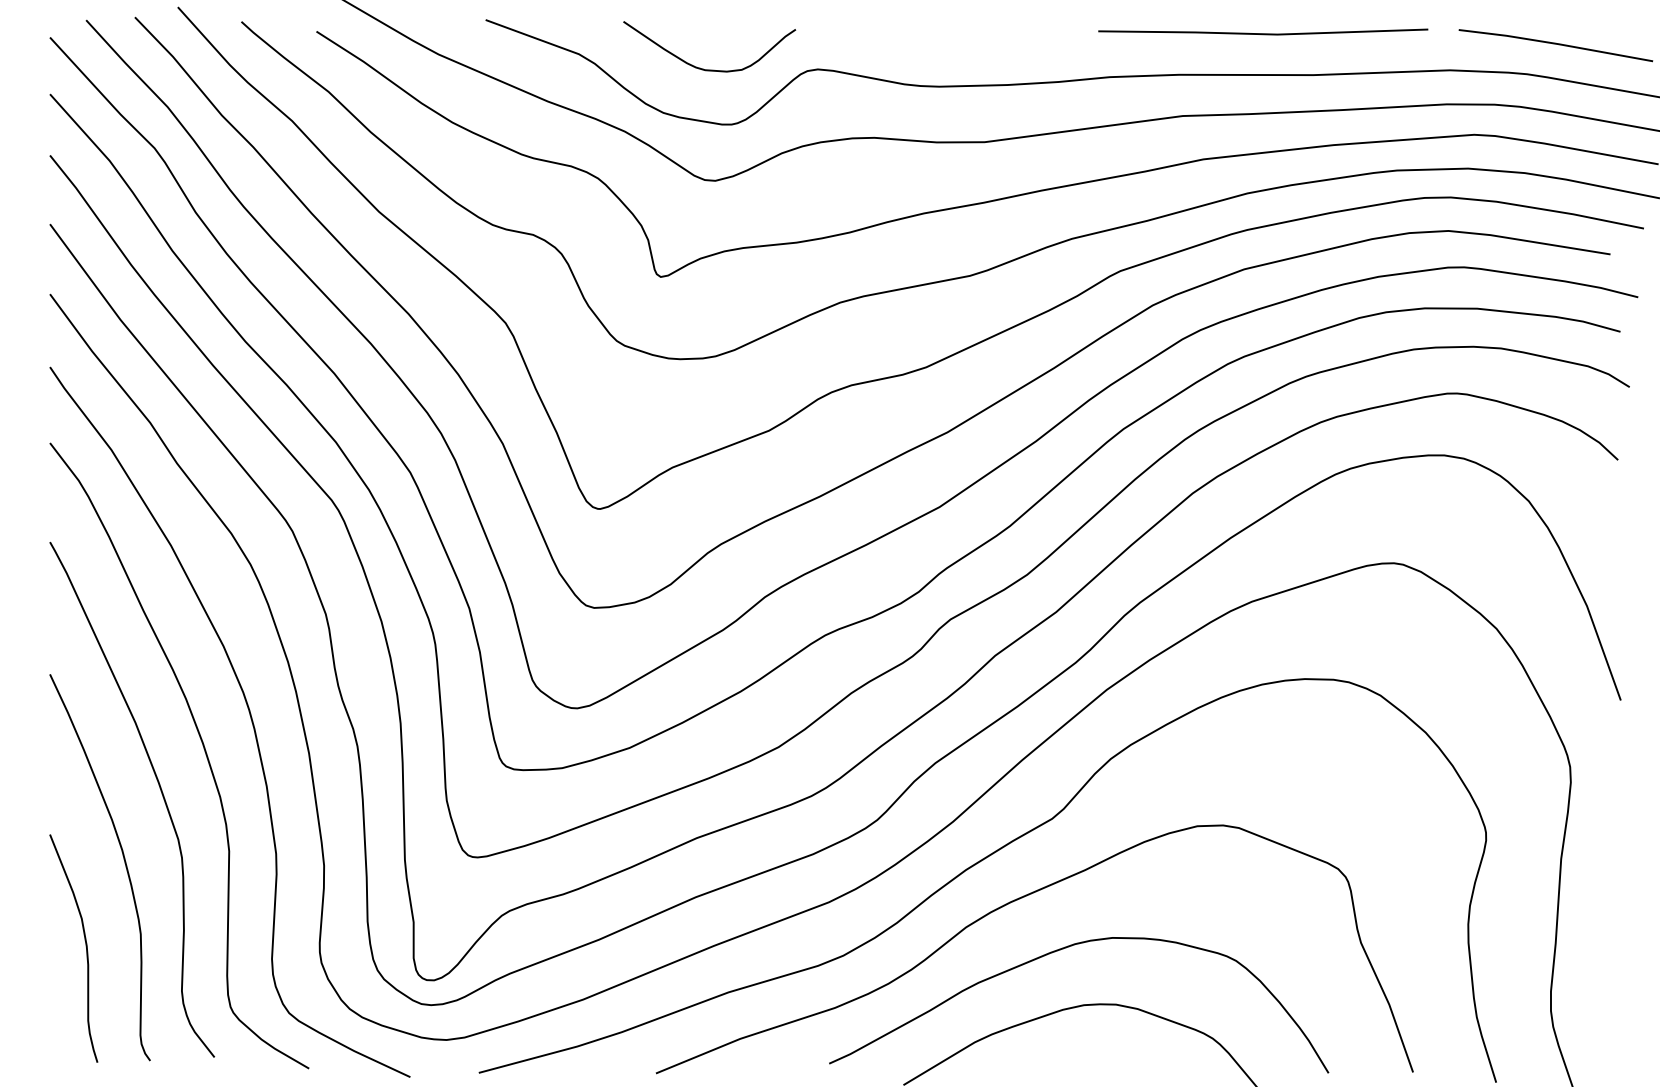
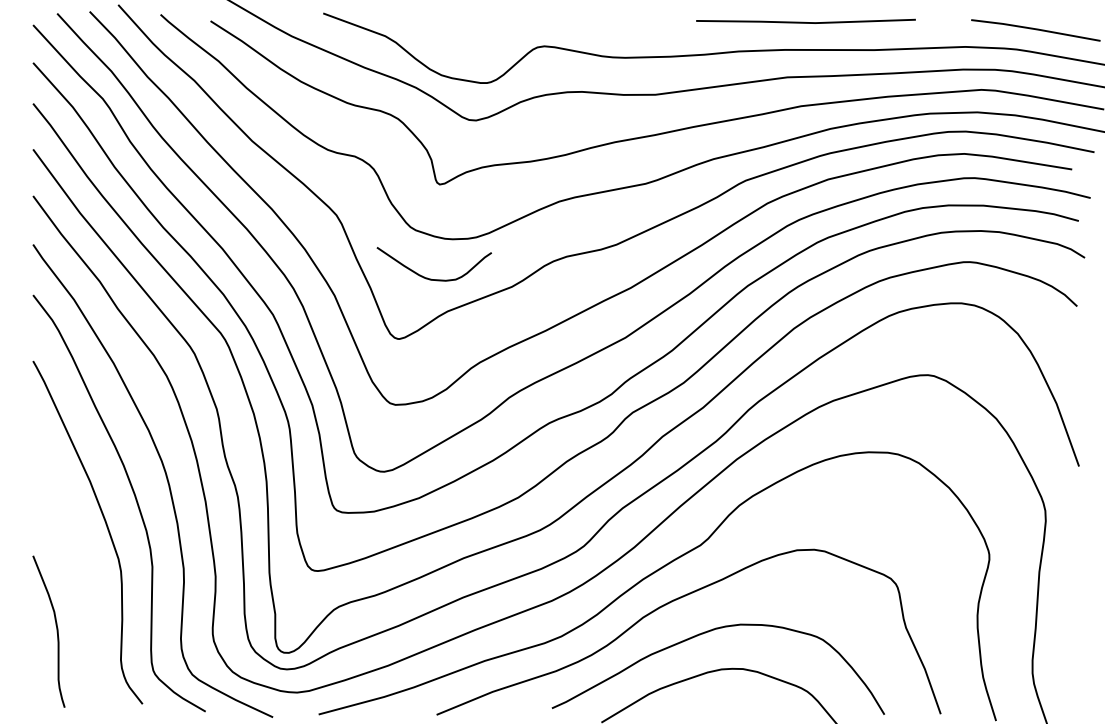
line: (1261, 32) -> (804, 21), moved
curve: (705, 68) -> (431, 278), moved
curve: (122, 859) -> (81, 572), removed

